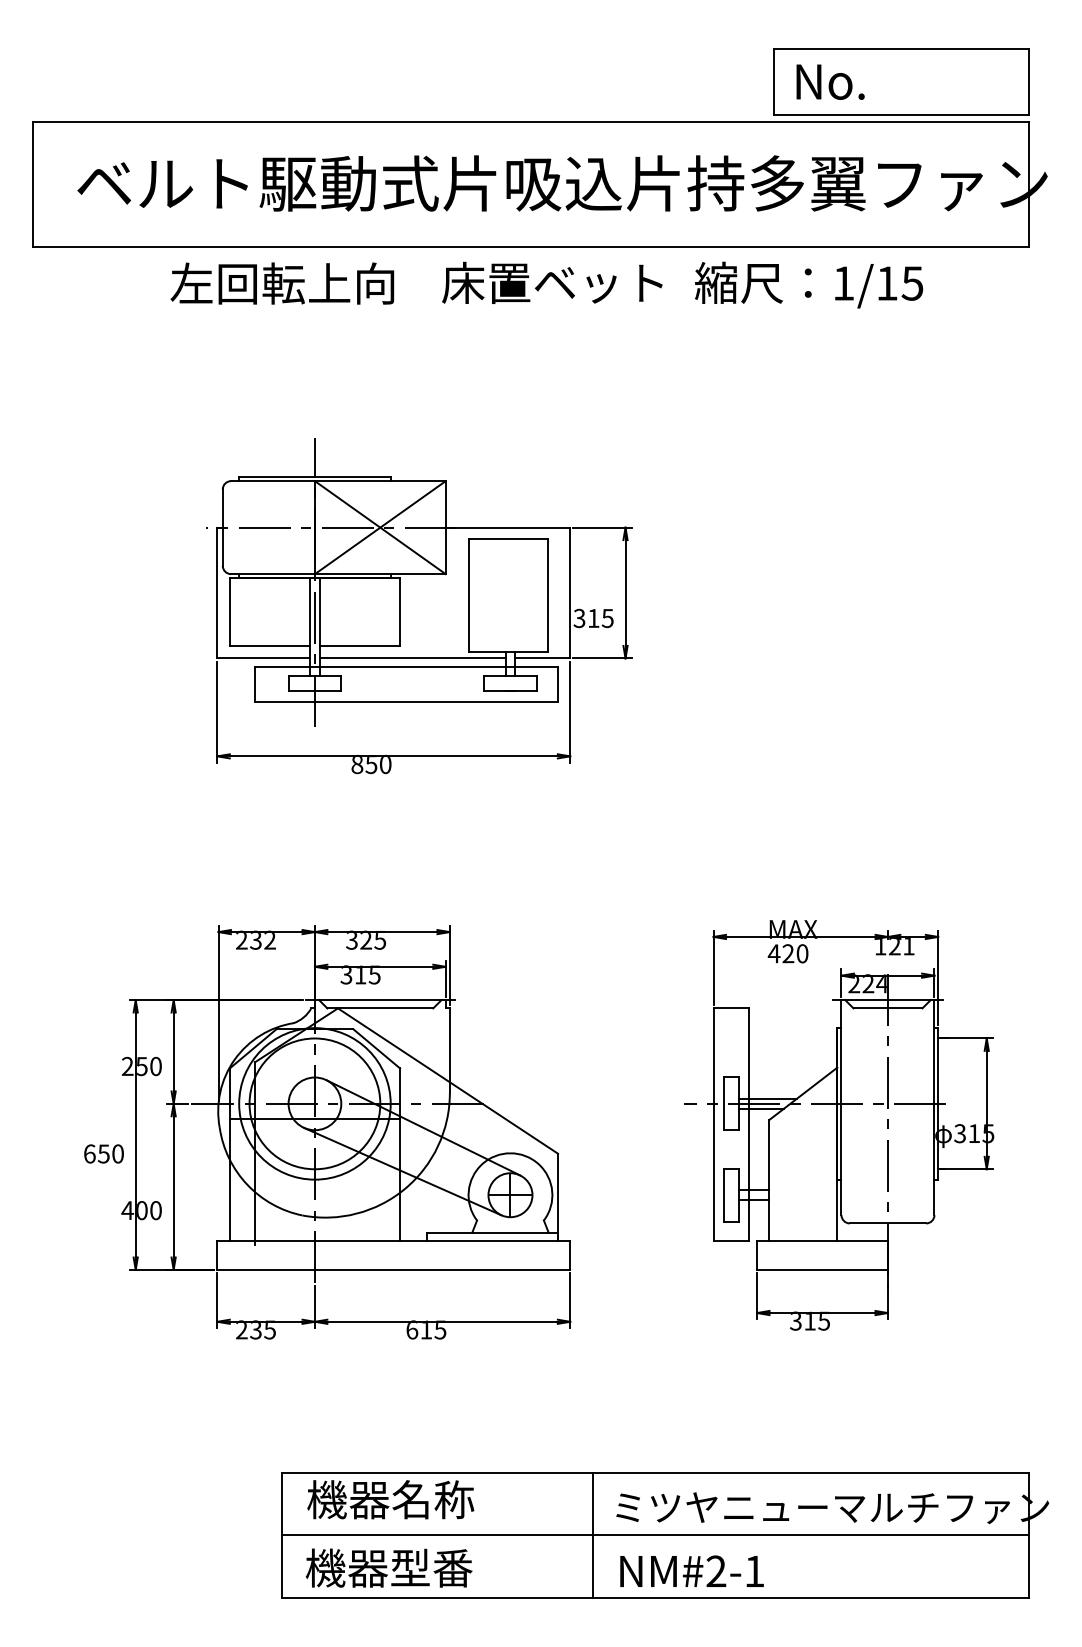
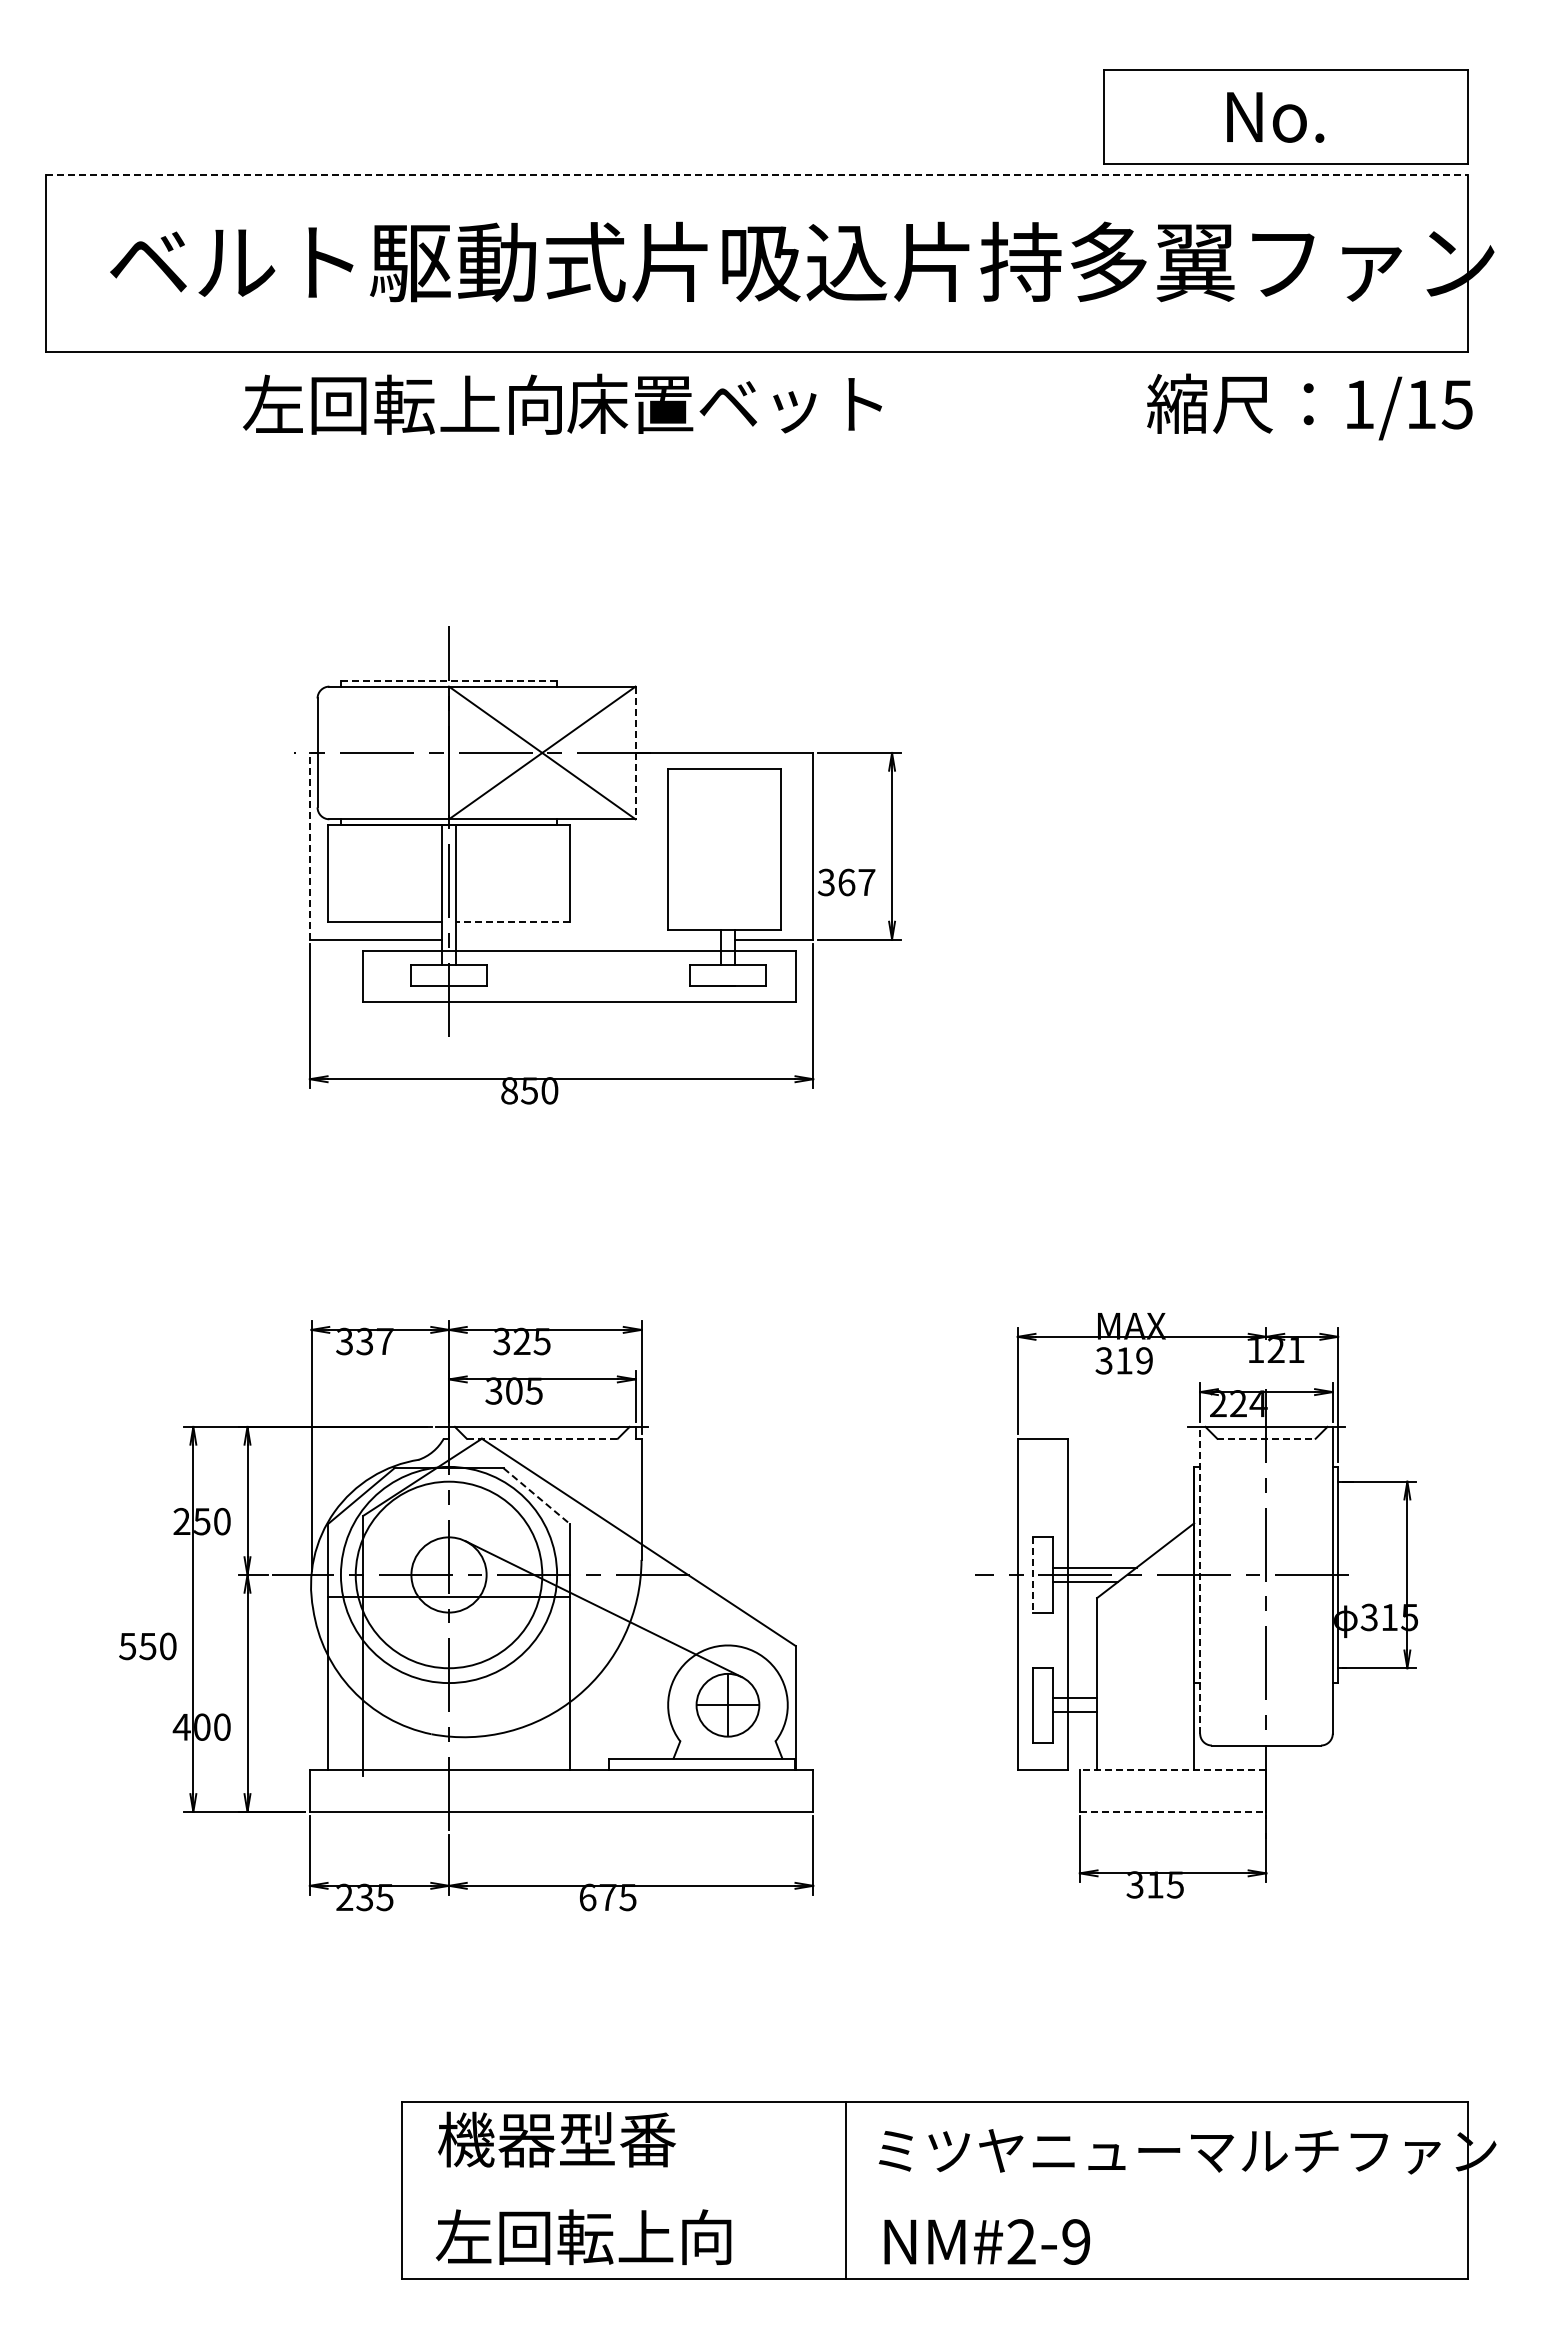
text: (830, 82) -> (1275, 117), moved
line: (531, 122) -> (757, 174), solid -> dashed
text: (552, 282) -> (724, 403), moved
text: (808, 284) -> (1309, 406), moved
line: (315, 477) -> (449, 681), solid -> dashed
line: (445, 528) -> (635, 753), solid -> dashed
line: (217, 592) -> (309, 845), solid -> dashed
text: (600, 618) -> (856, 882), 315 -> 367
line: (359, 645) -> (512, 921), solid -> dashed
line: (412, 658) -> (588, 939), removed
text: (255, 940) -> (364, 1341), 232 -> 337
text: (787, 953) -> (1123, 1360), 420 -> 319
text: (360, 974) -> (514, 1390), 315 -> 305
line: (380, 1008) -> (542, 1438), solid -> dashed
line: (887, 1008) -> (1266, 1438), solid -> dashed
line: (376, 1048) -> (537, 1496), solid -> dashed
line: (723, 1103) -> (1032, 1574), solid -> dashed
line: (841, 1107) -> (1200, 1579), solid -> dashed
text: (89, 1154) -> (127, 1646), 650 -> 550
line: (402, 1171) -> (574, 1671), removed
line: (822, 1240) -> (1172, 1770), solid -> dashed
line: (822, 1269) -> (1173, 1811), solid -> dashed
text: (426, 1329) -> (607, 1897), 615 -> 675
text: (433, 1499) -> (617, 2139), 機器名称 -> 機器型番
line: (655, 1535) -> (934, 2190), removed
text: (409, 1568) -> (583, 2237), 機器型番 -> 左回転上向
text: (754, 1571) -> (1076, 2241), NM#2-1 -> NM#2-9

